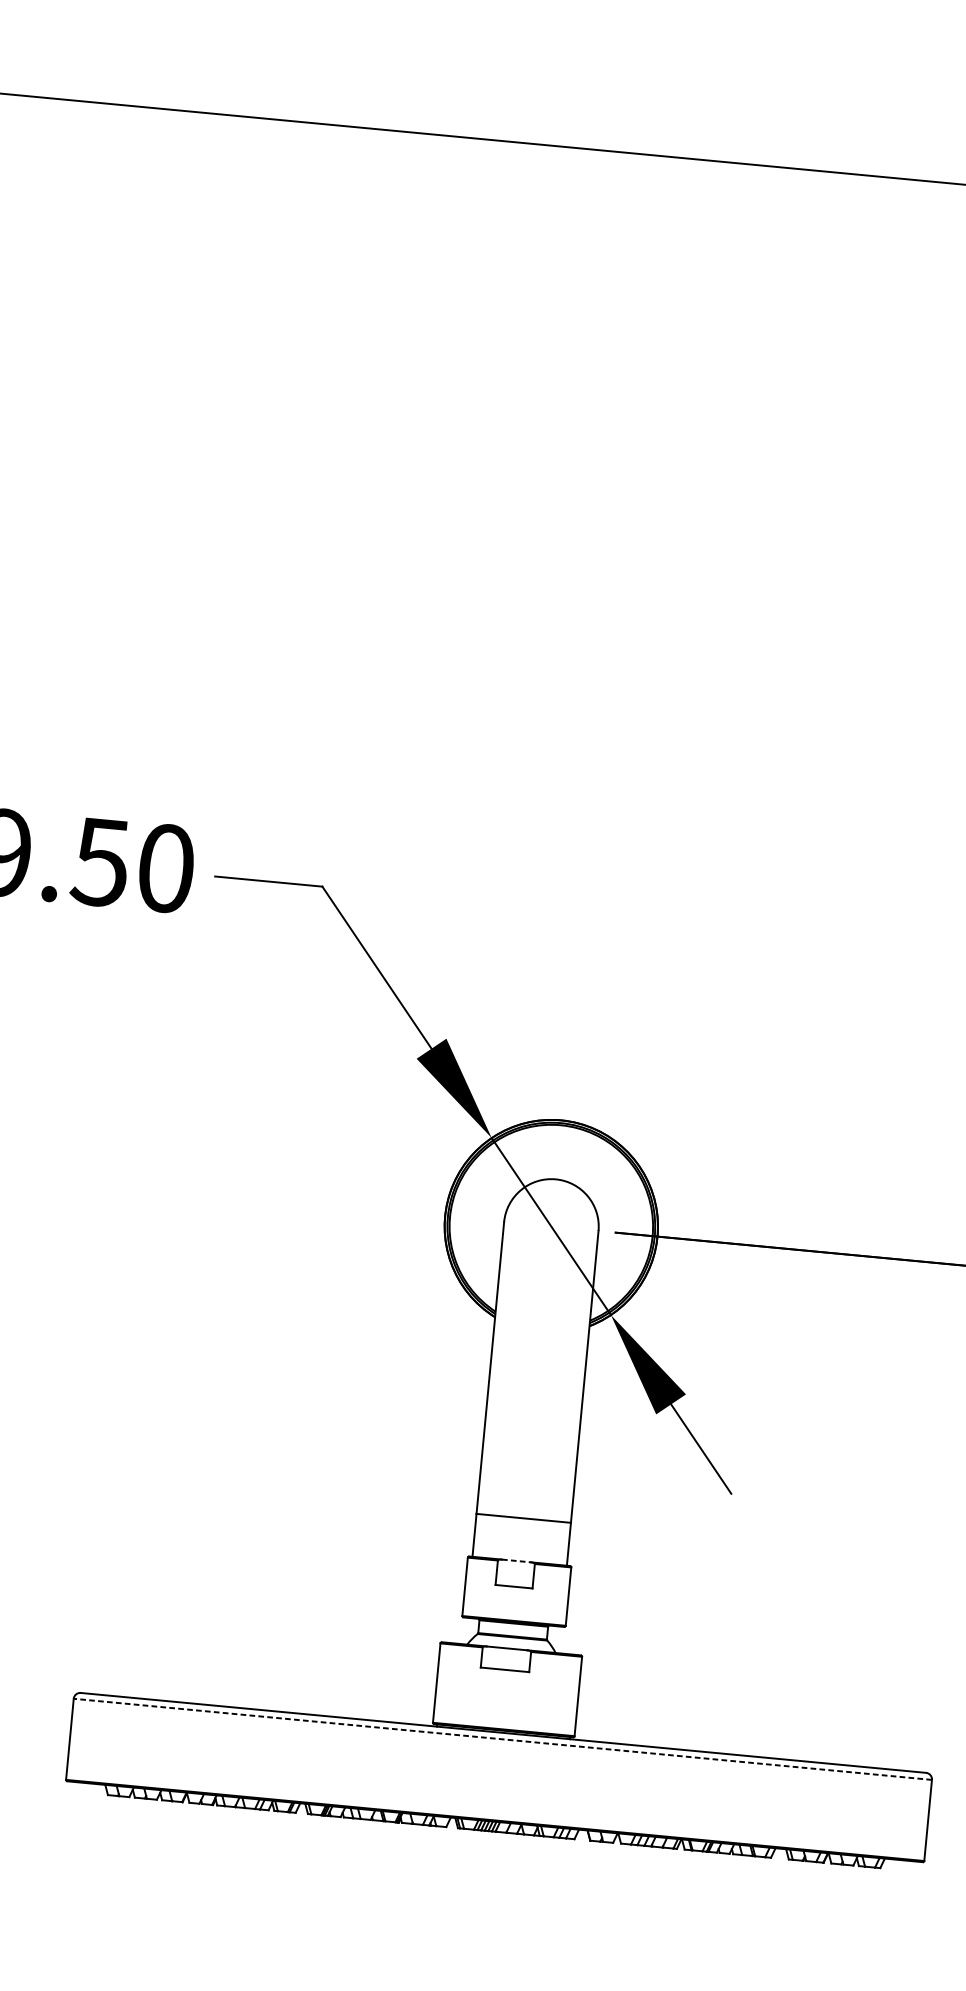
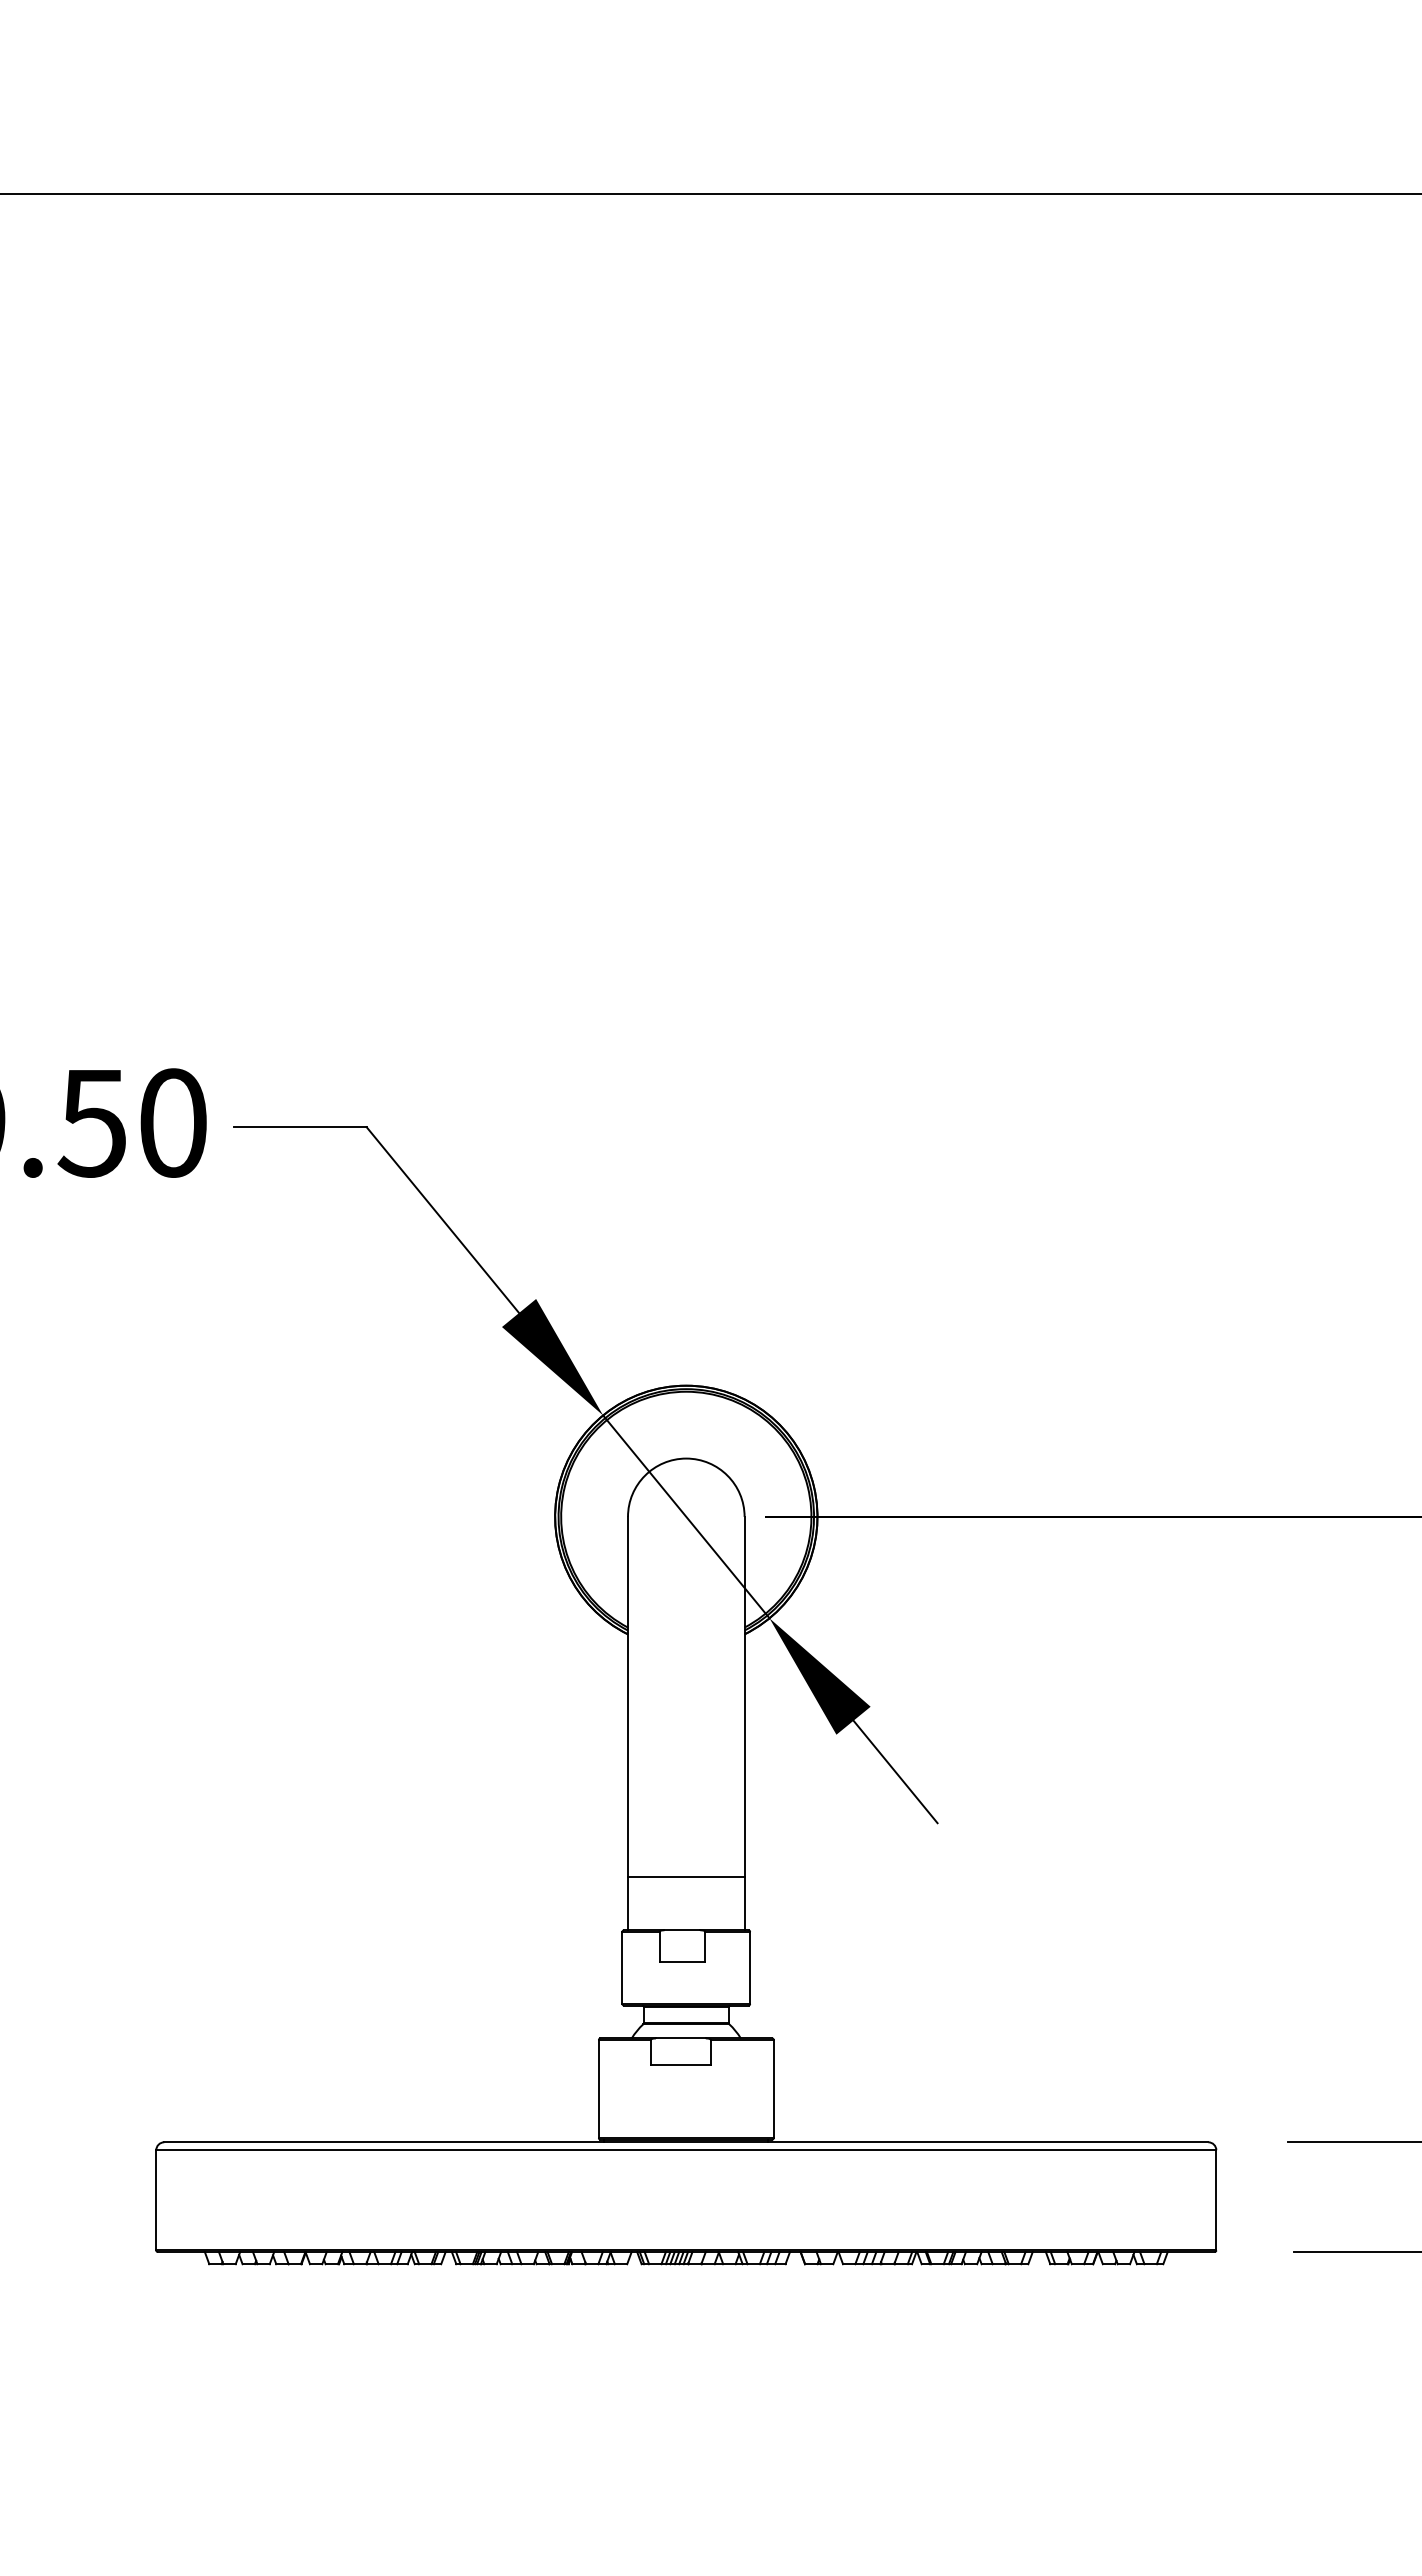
line: (516, 1561) -> (682, 1930), dashed -> solid
line: (502, 1739) -> (685, 2150), dashed -> solid

